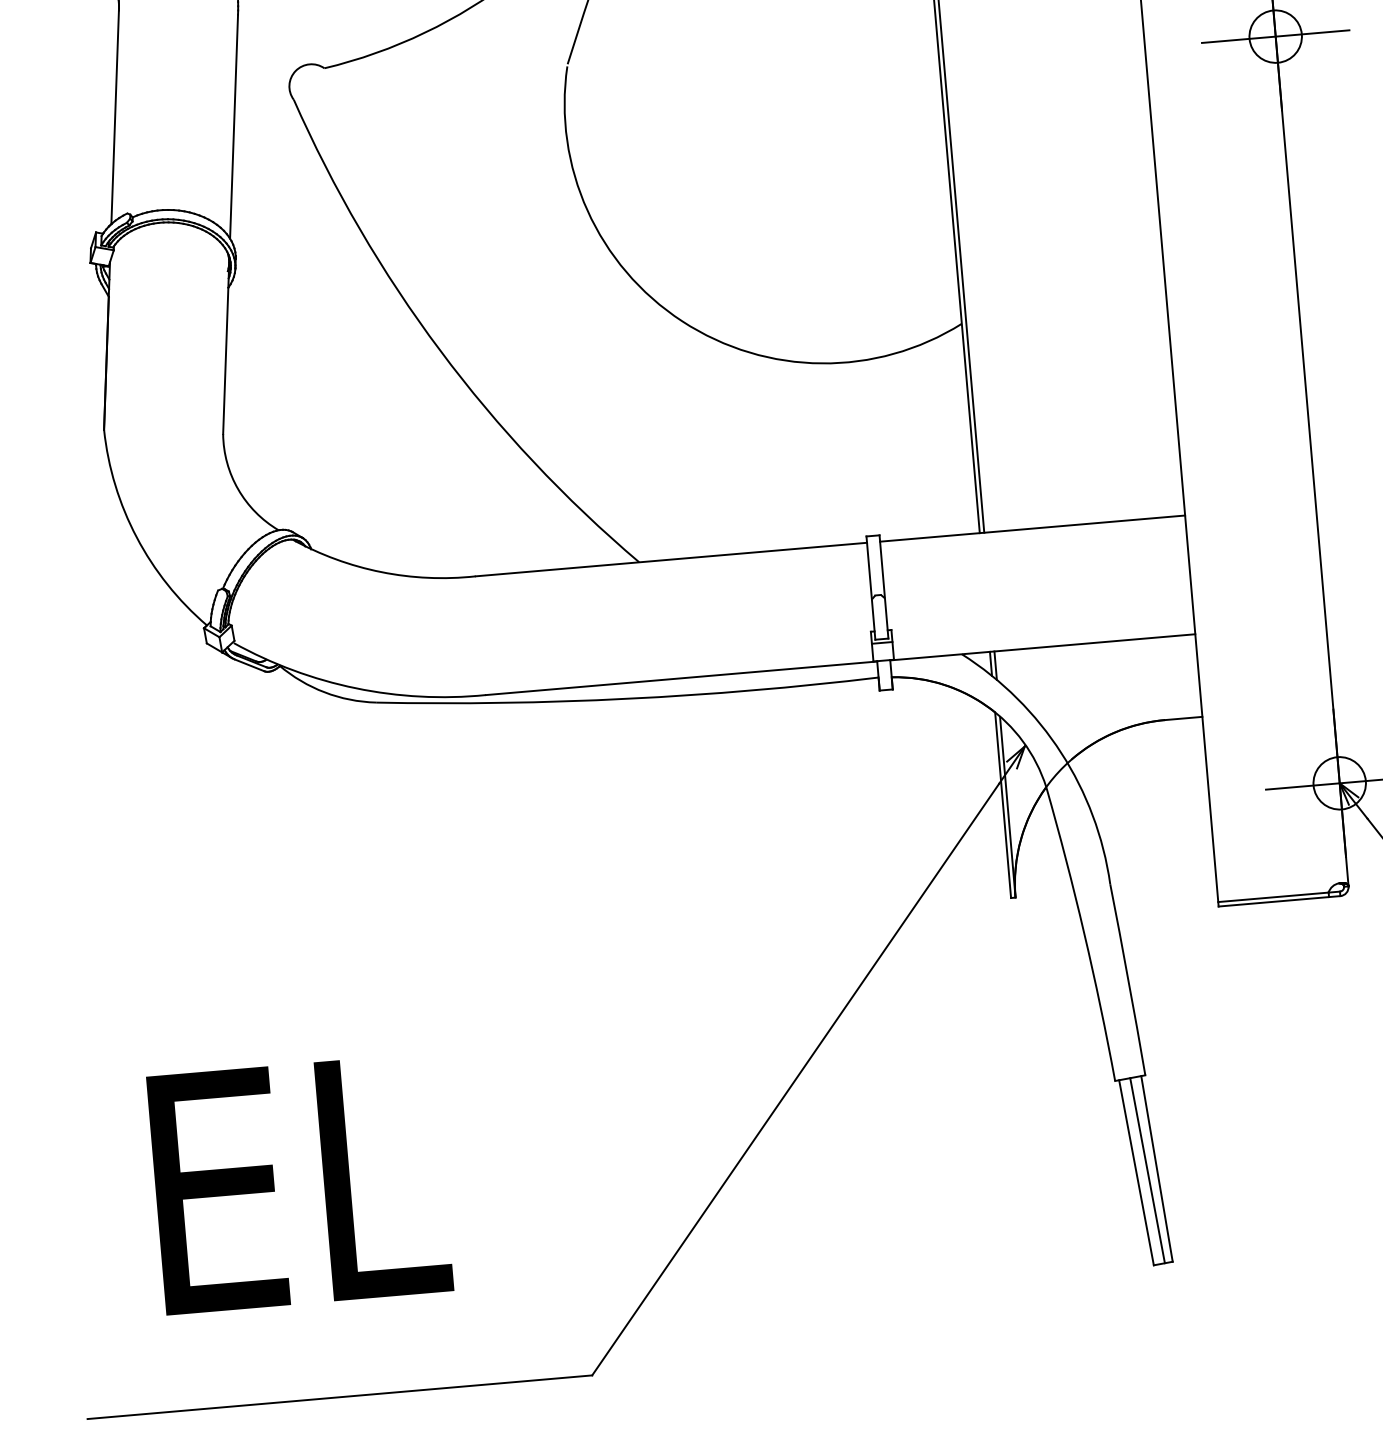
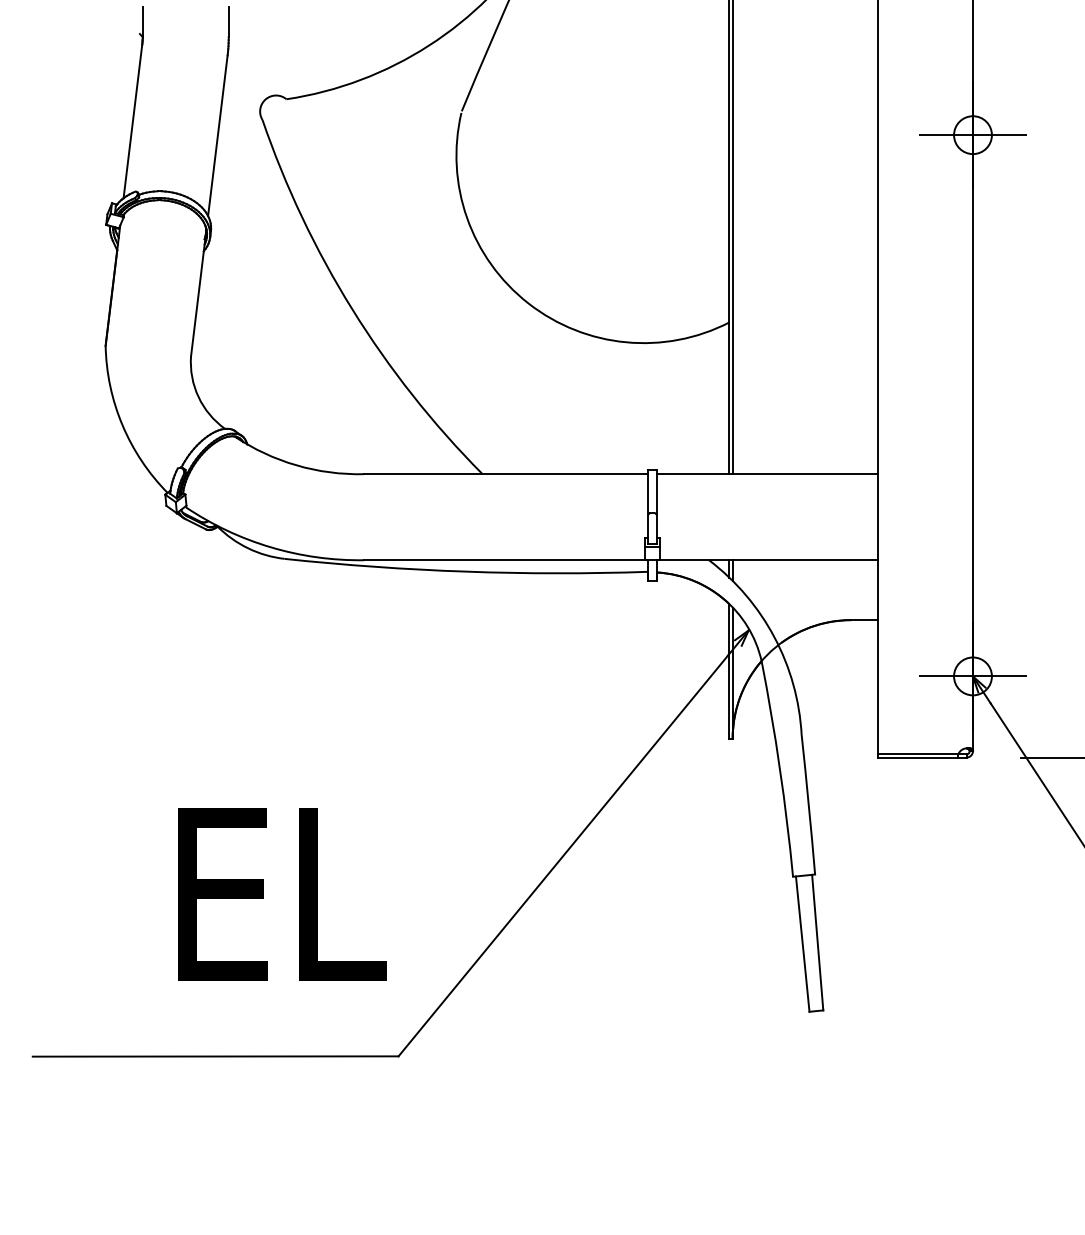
line: (1147, 1169) -> (810, 942), removed
text: (300, 1183) -> (282, 894), moved

